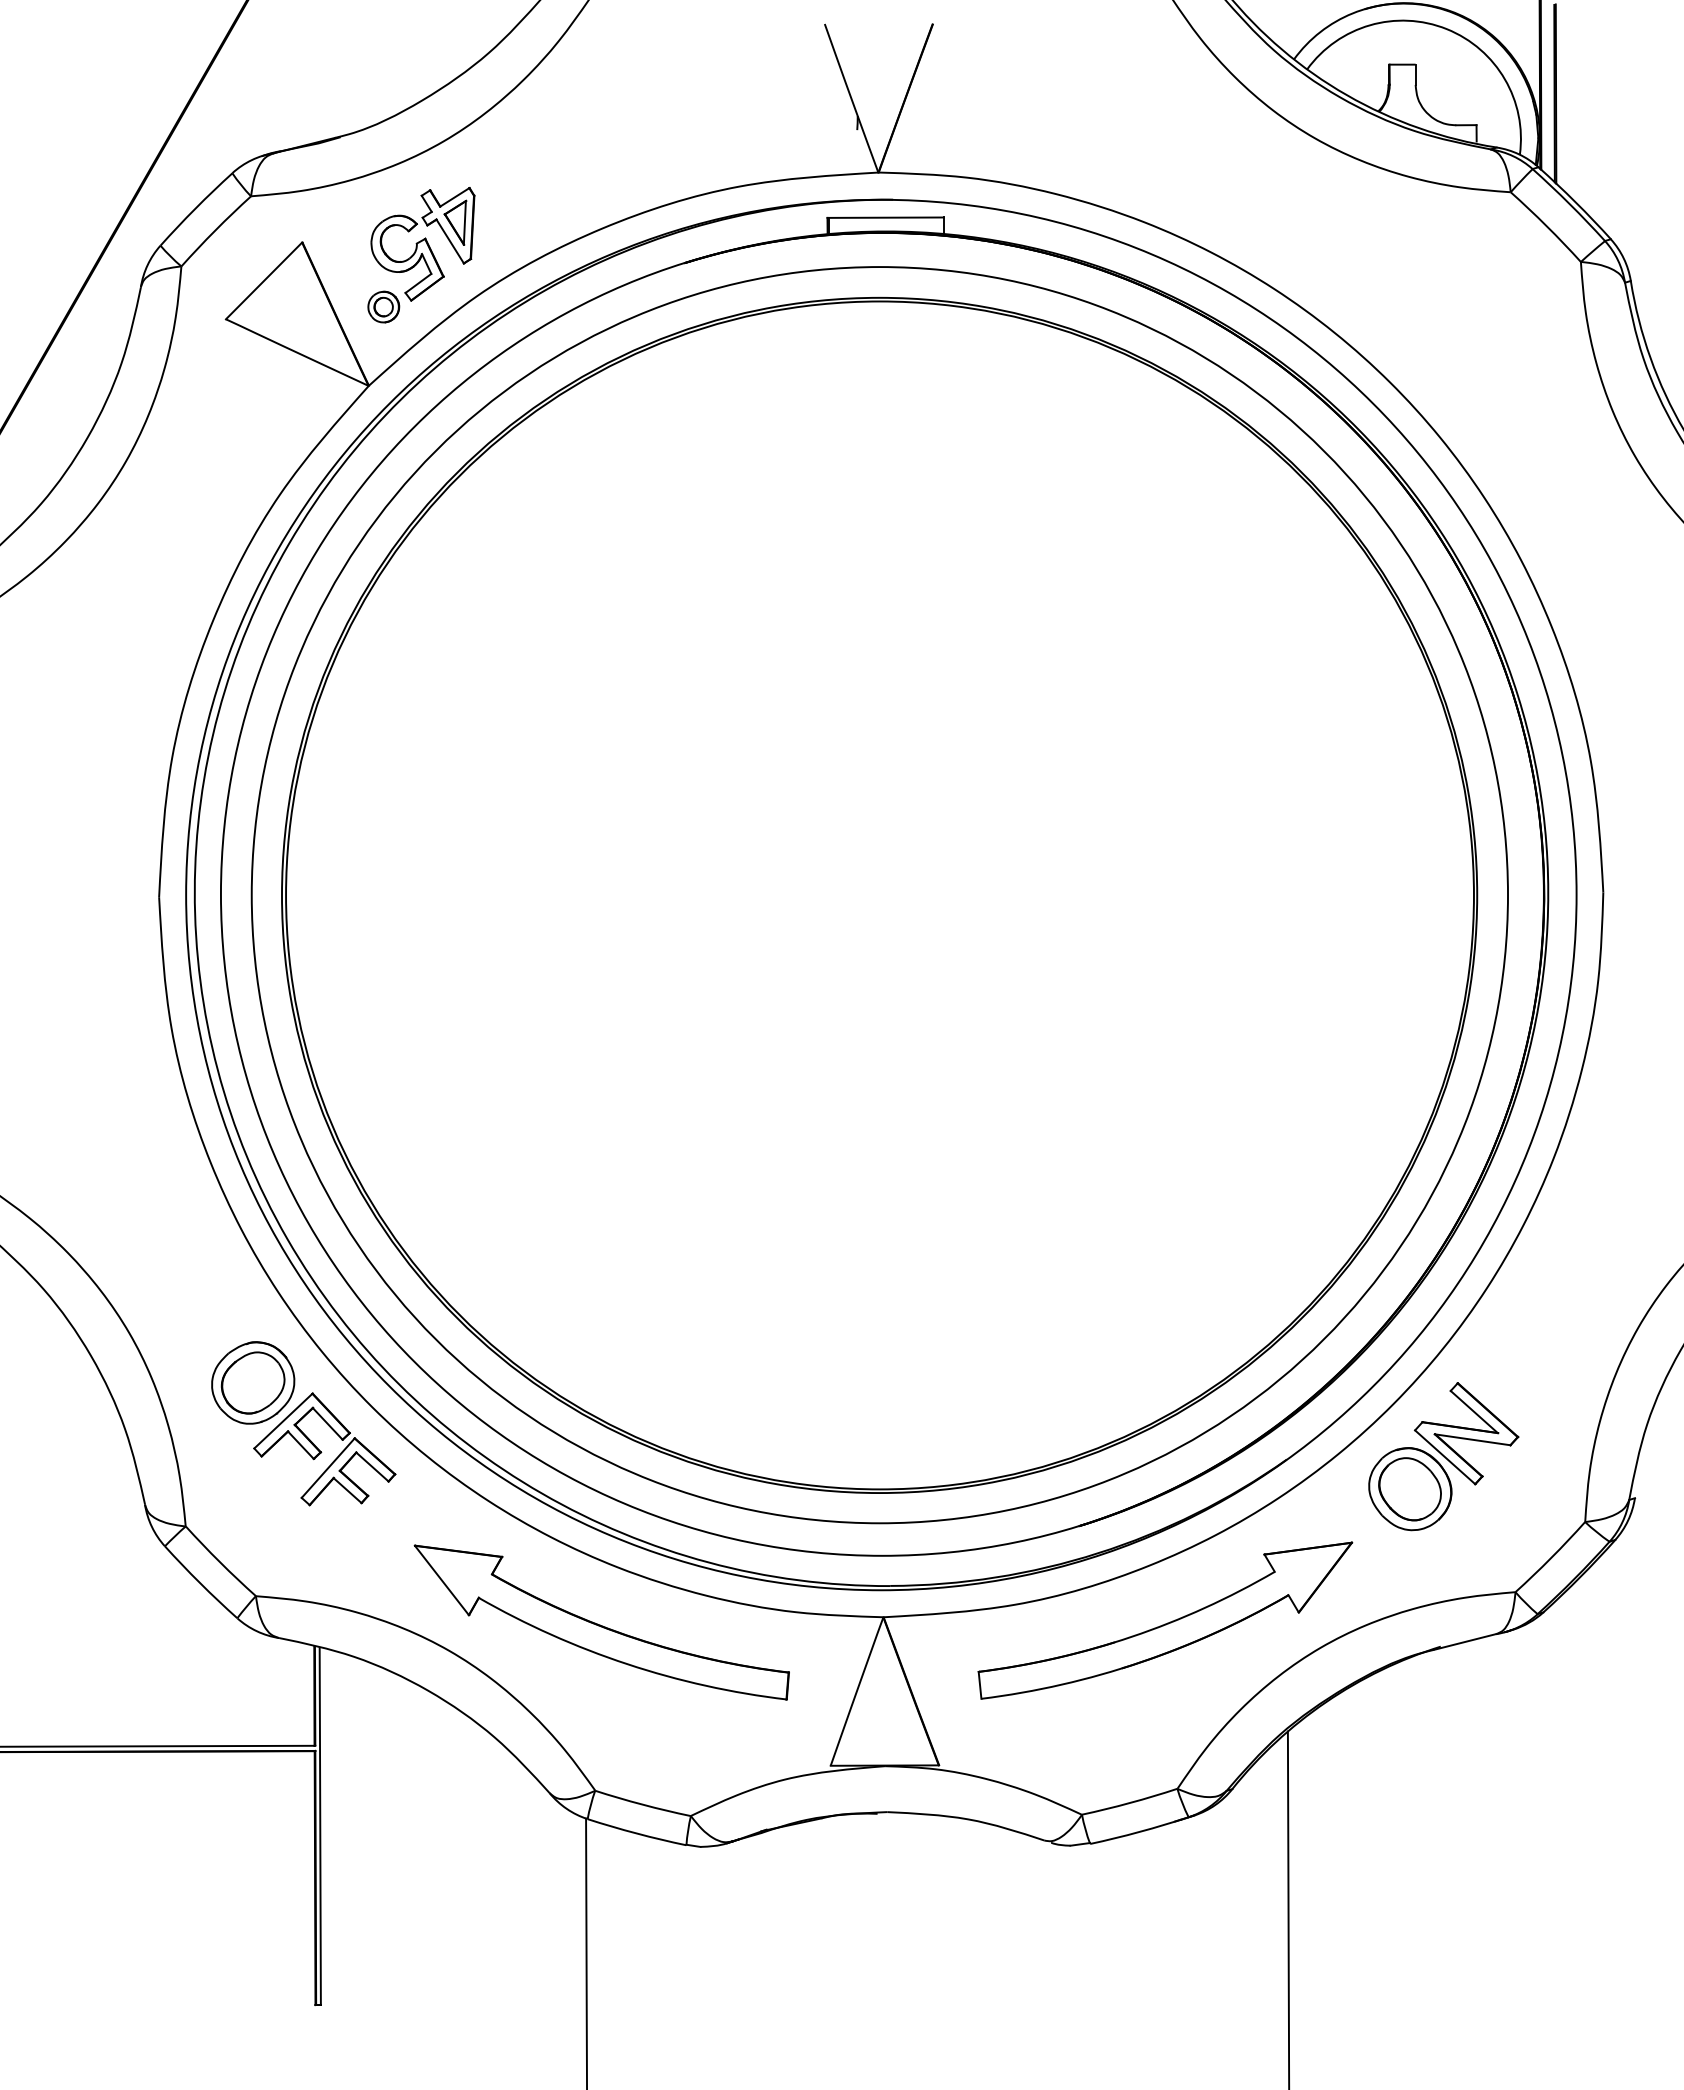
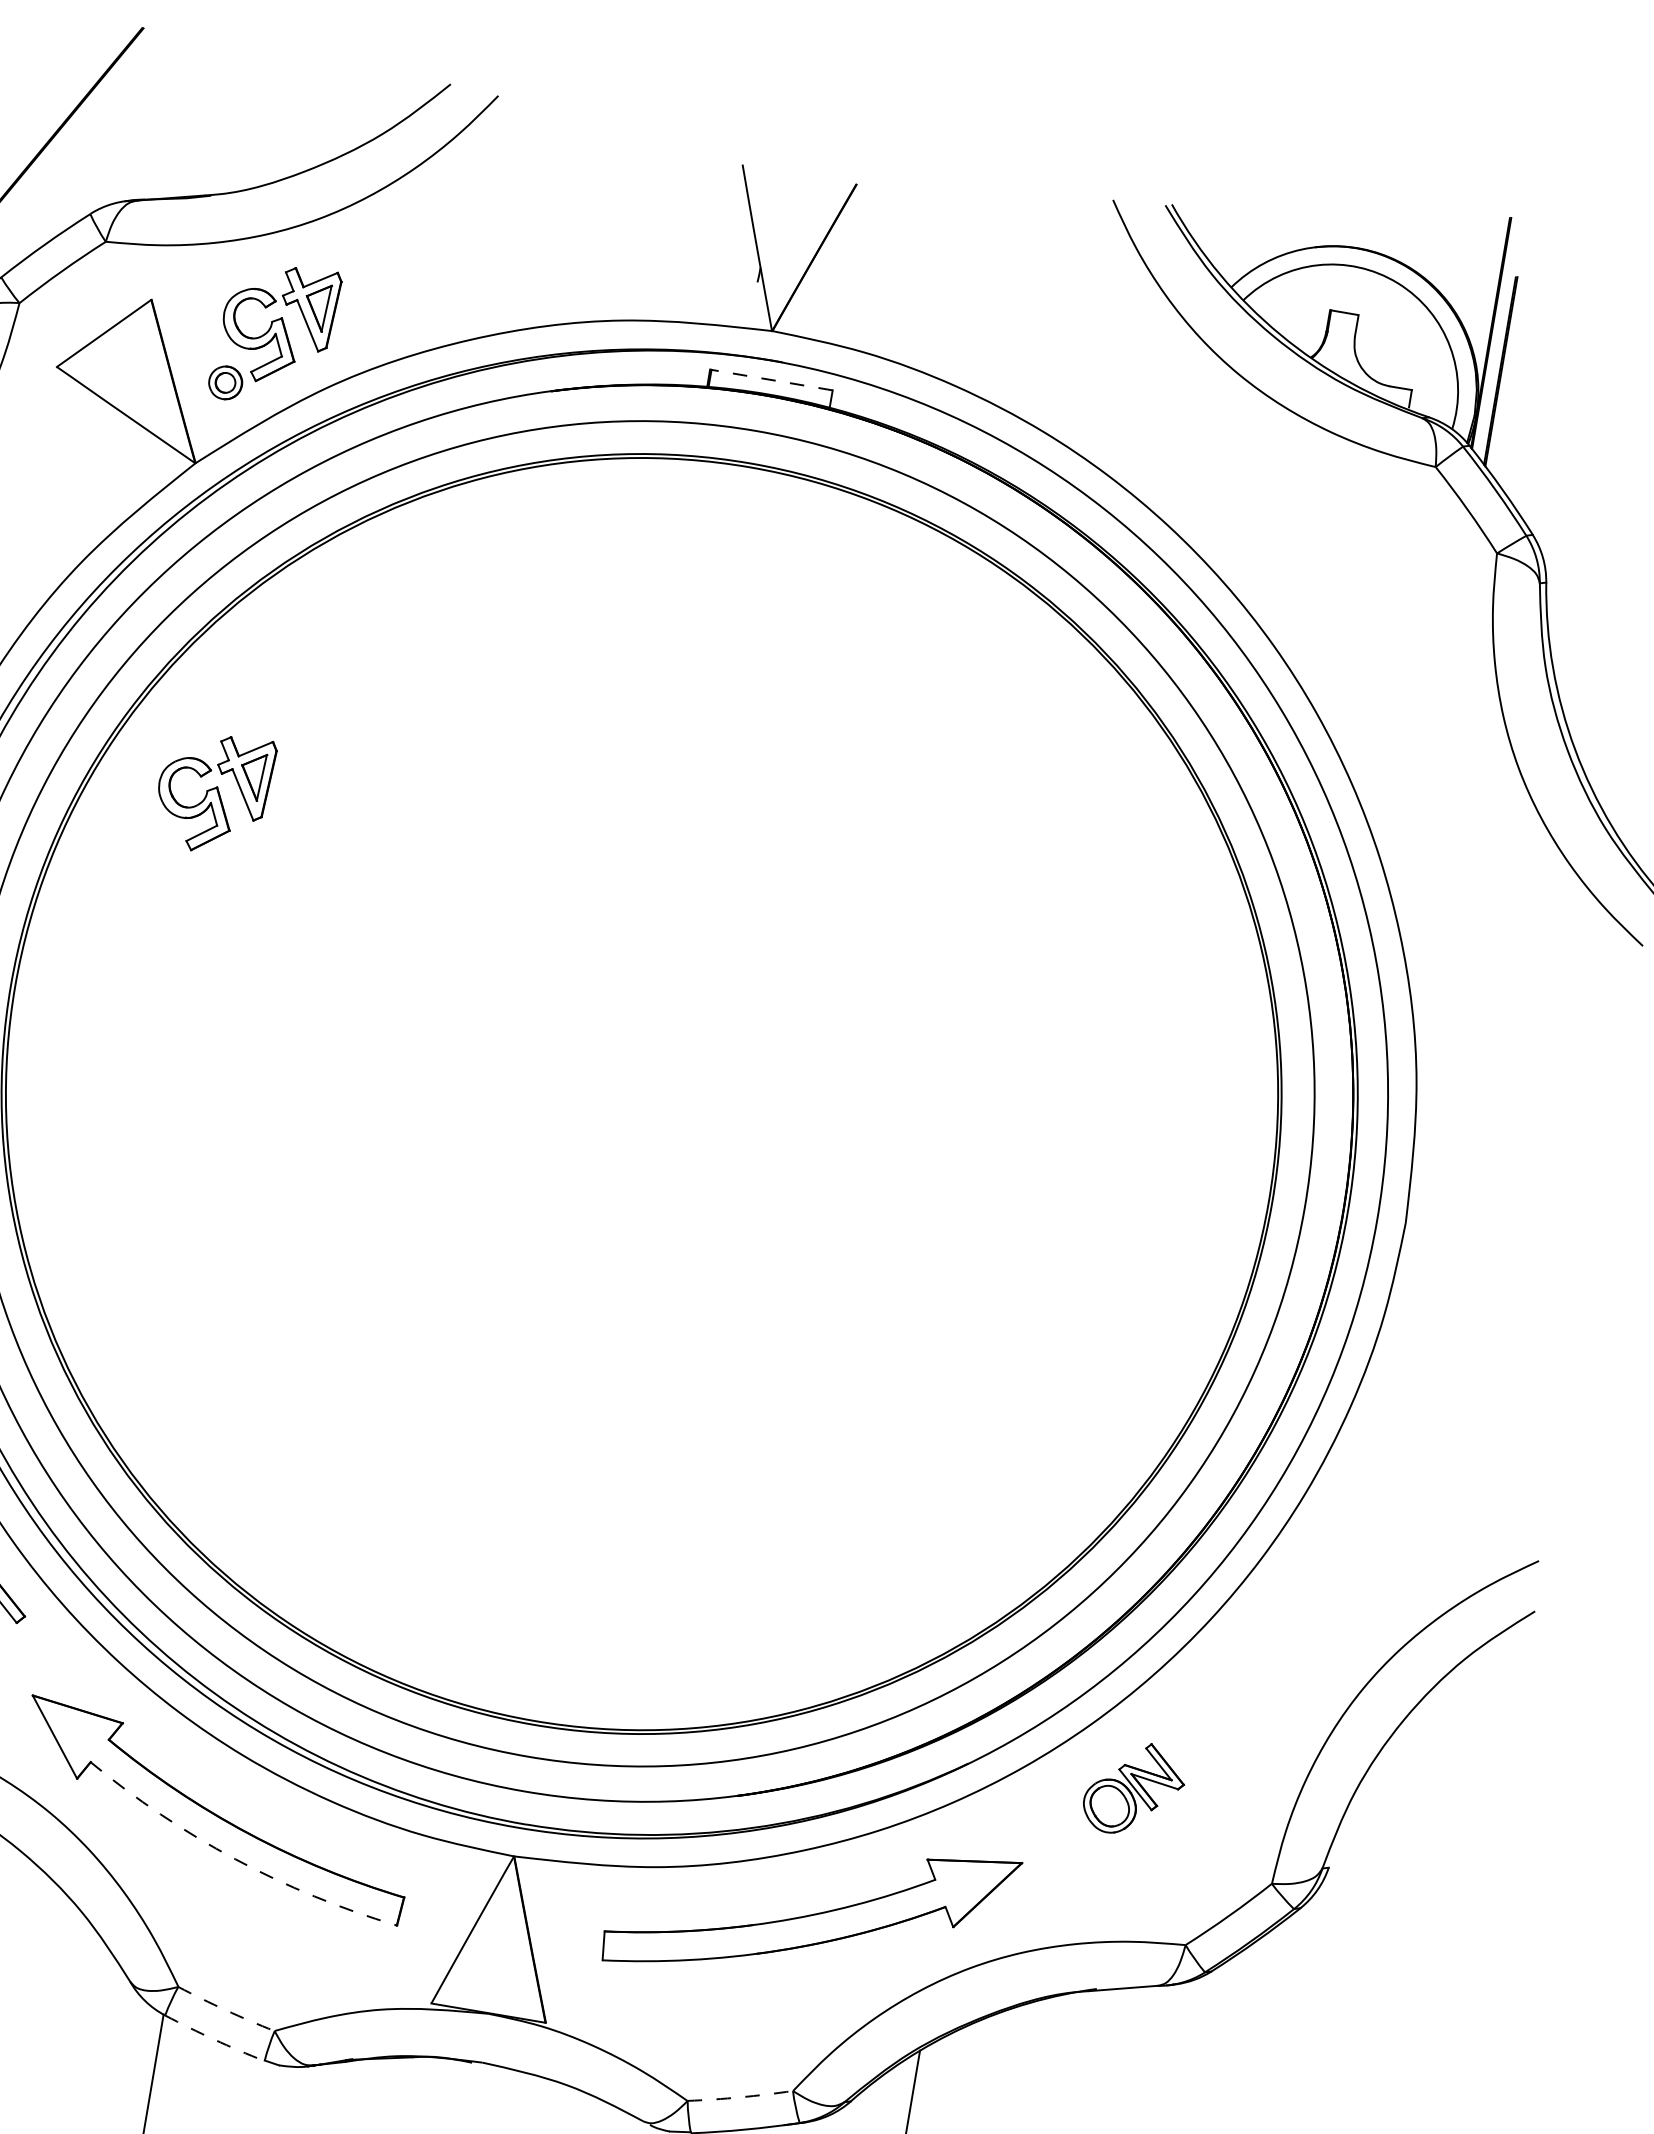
line: (885, 217) -> (771, 379), solid -> dashed
part: (437, 686) -> (213, 793), added
part: (1443, 1456) -> (1134, 1788), size x0.6
arc: (627, 1664) -> (235, 1859), solid -> dashed
arc: (1130, 1802) -> (741, 2096), solid -> dashed
arc: (642, 1804) -> (225, 2010), solid -> dashed
arc: (636, 1833) -> (214, 2039), solid -> dashed

